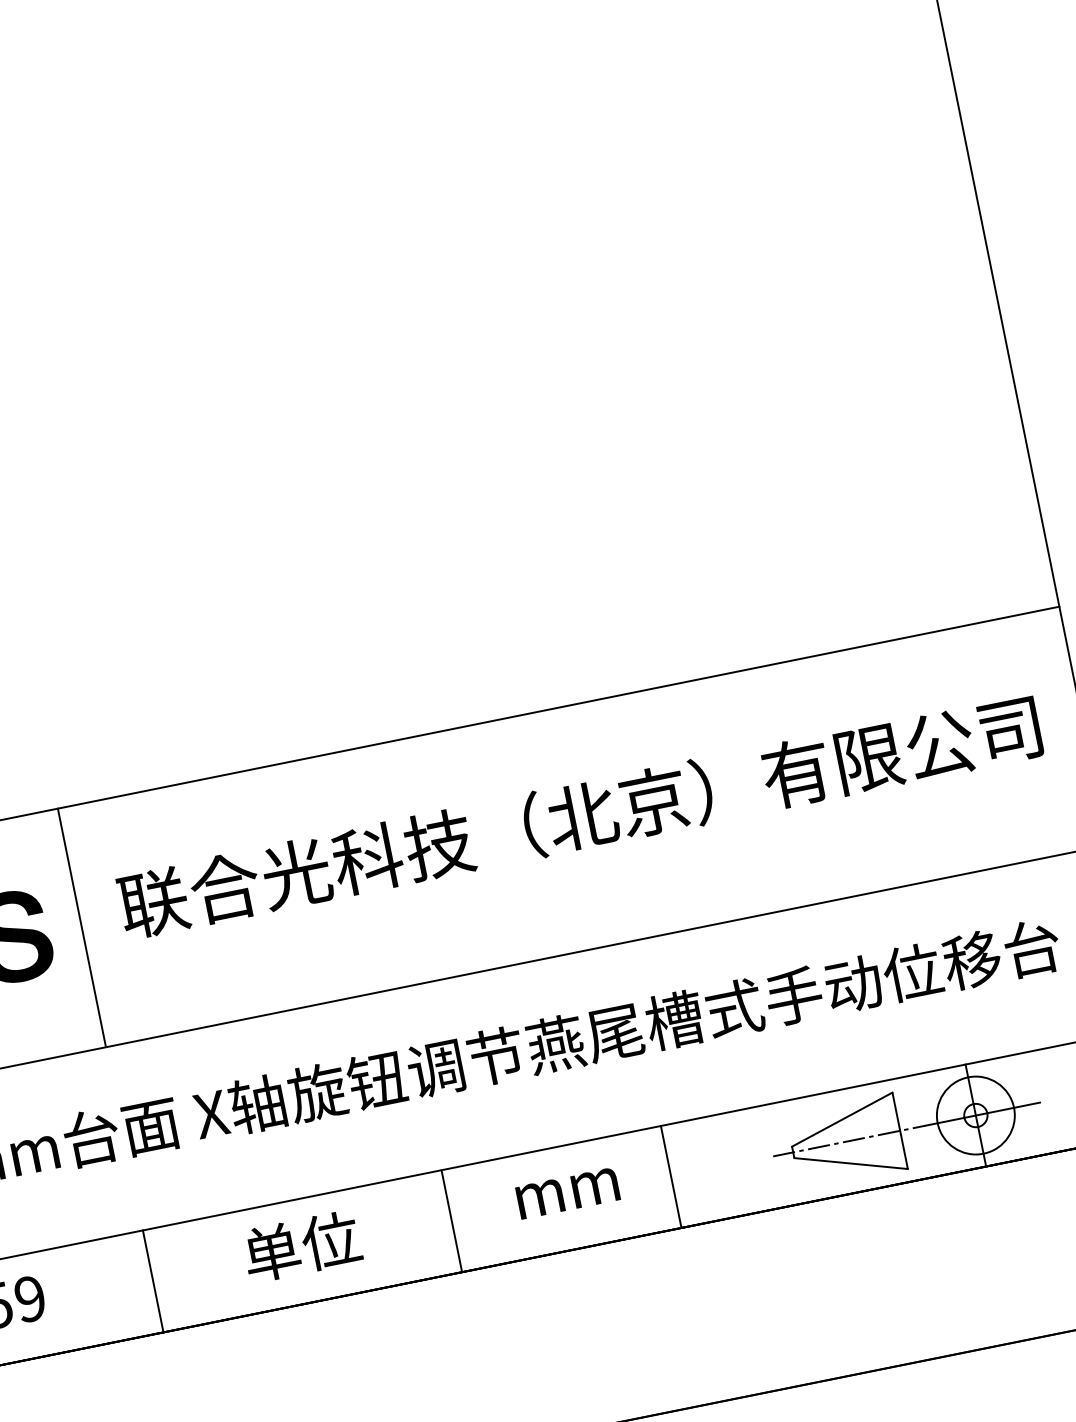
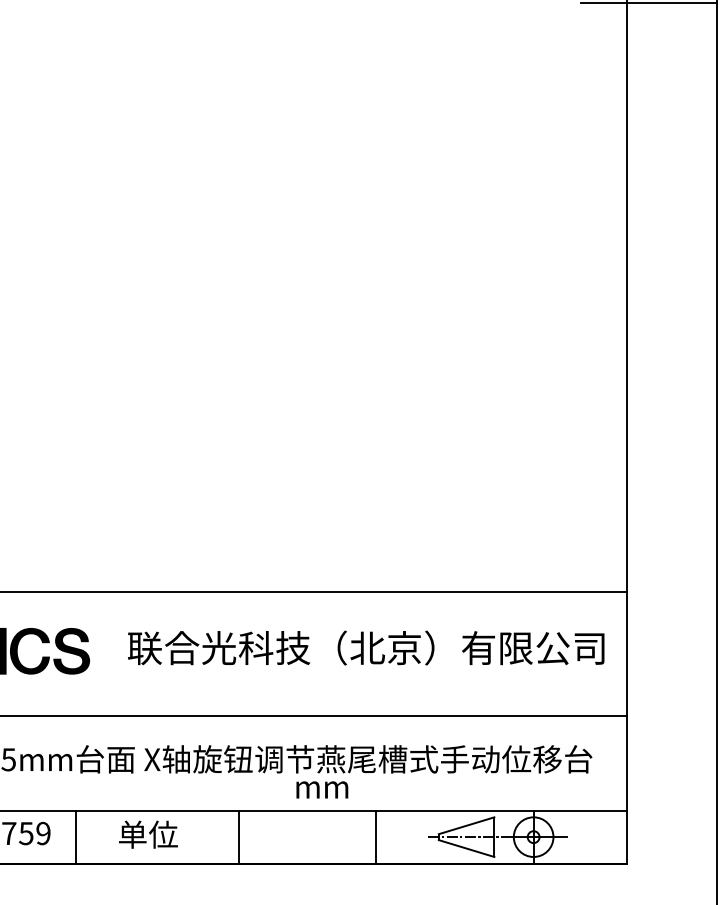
line: (81, 925) -> (106, 652), removed
text: (568, 1192) -> (322, 789), moved
line: (451, 1219) -> (238, 836), moved
text: (302, 1246) -> (148, 834), moved
line: (152, 1280) -> (75, 836), moved

